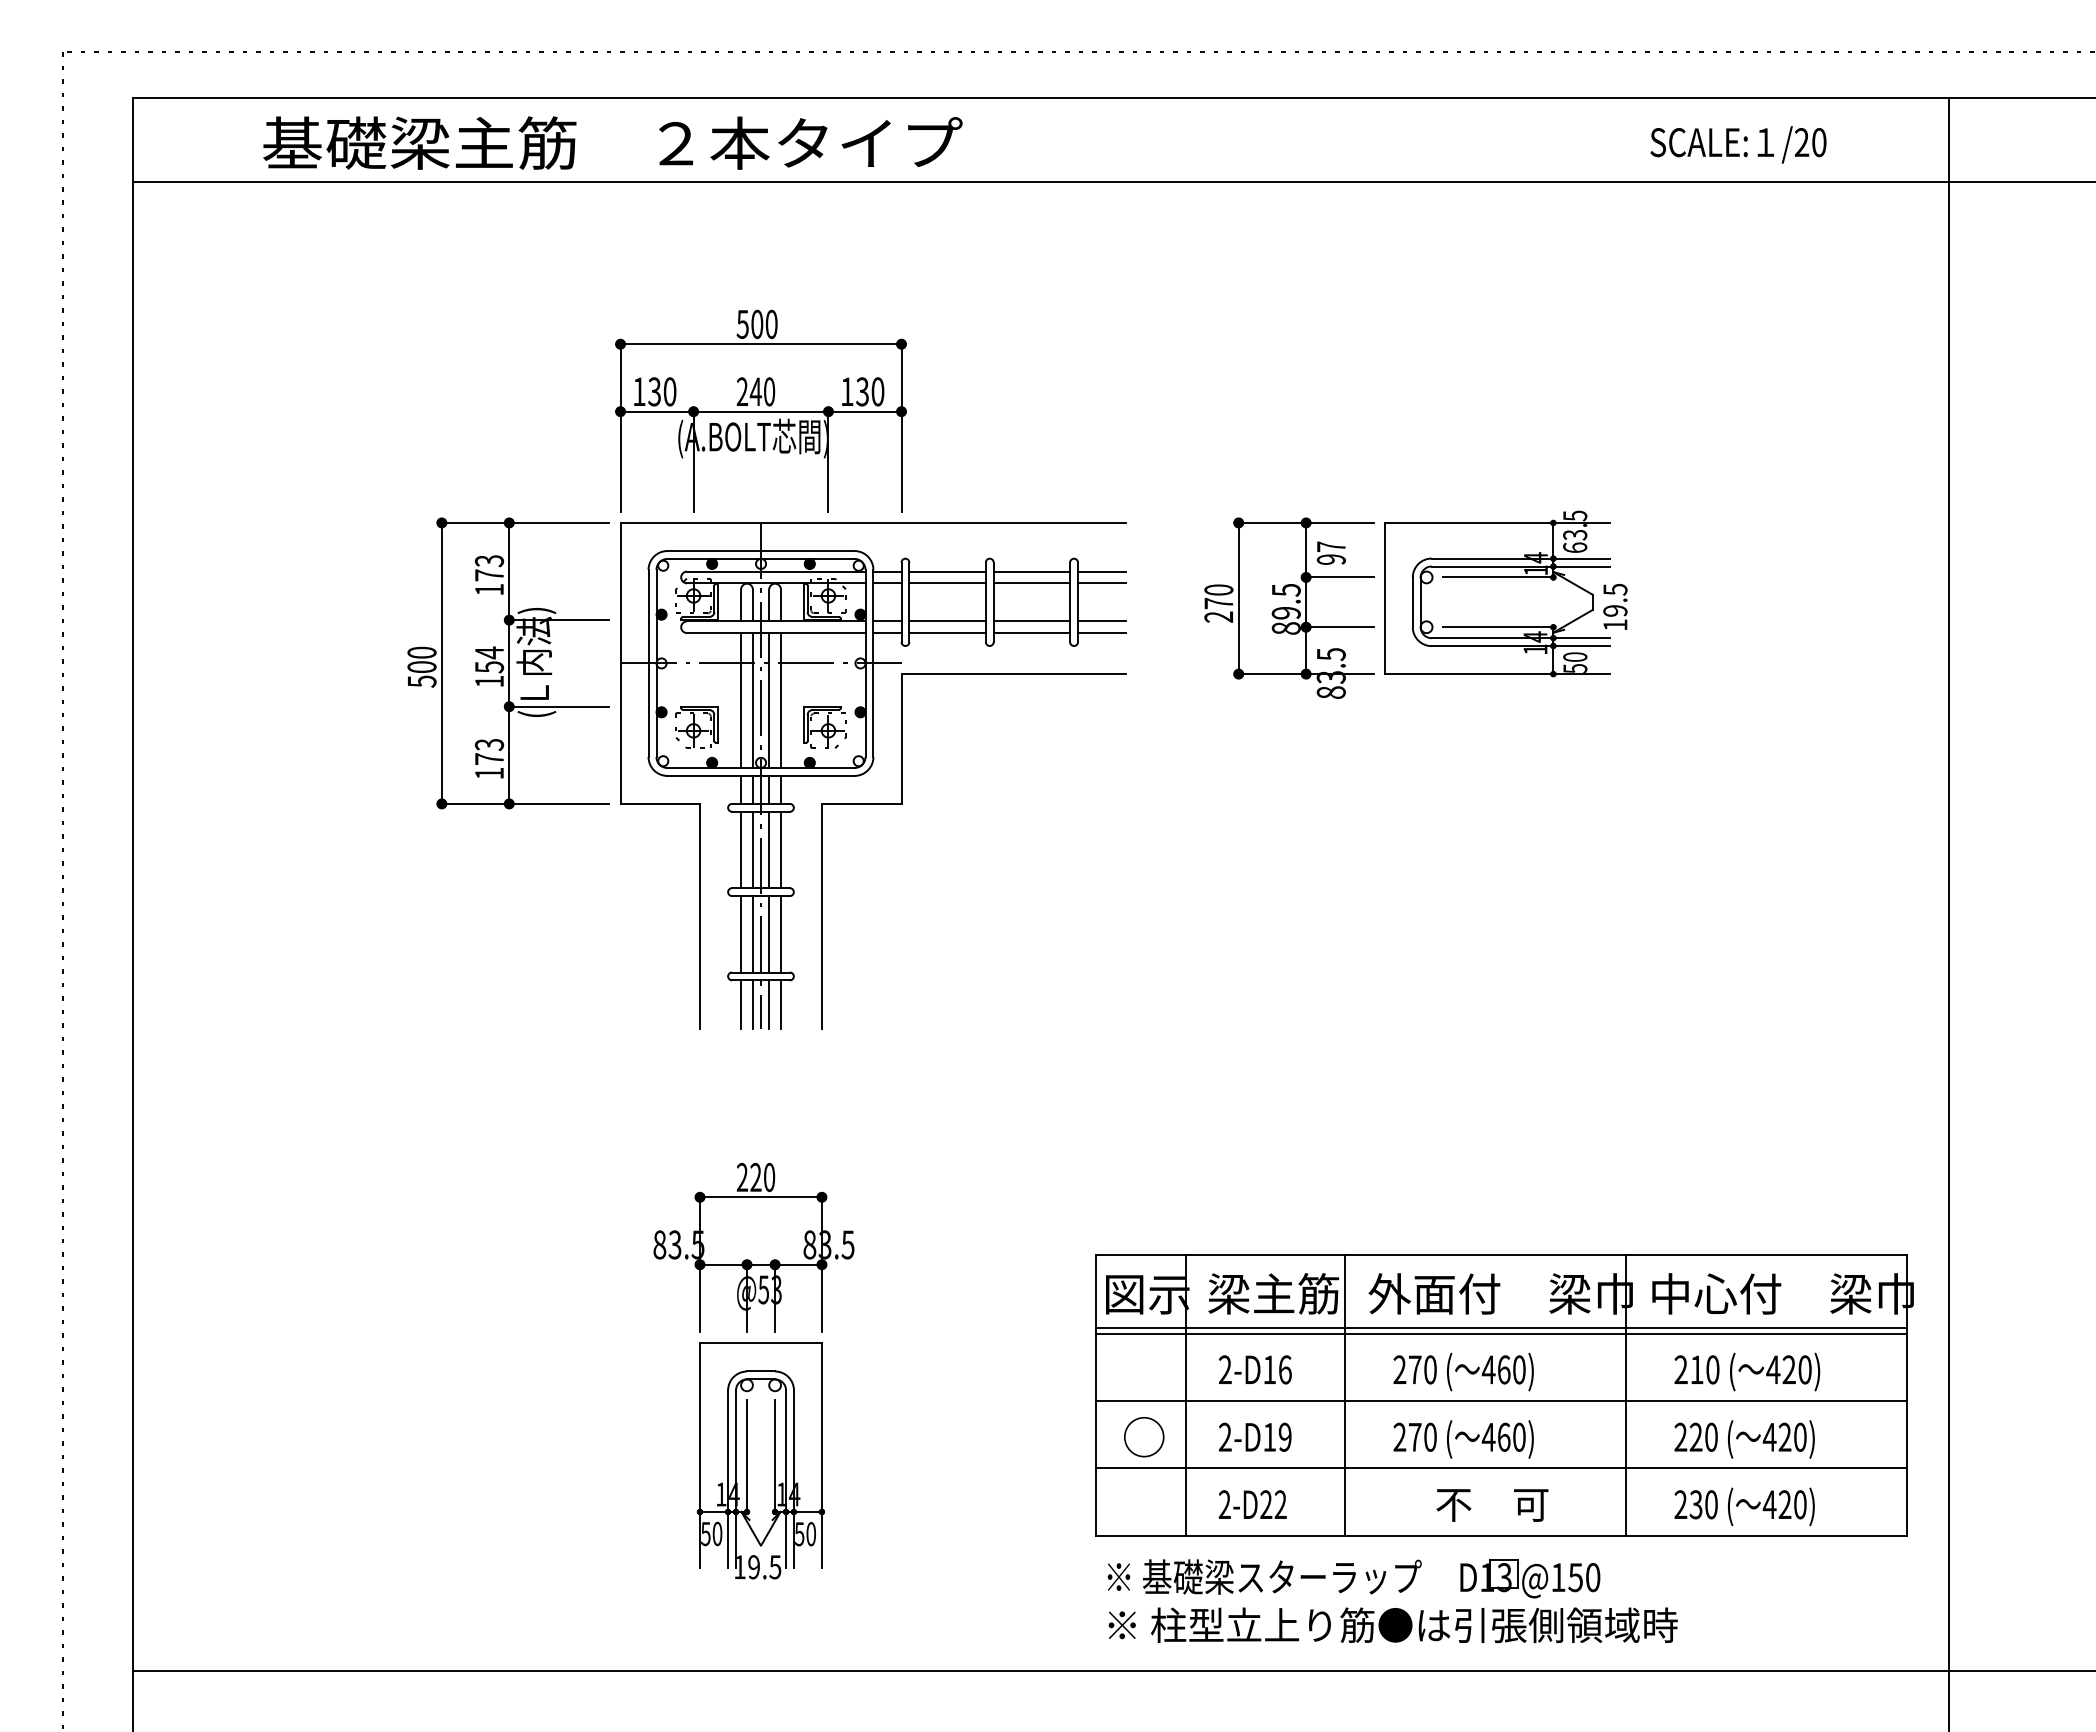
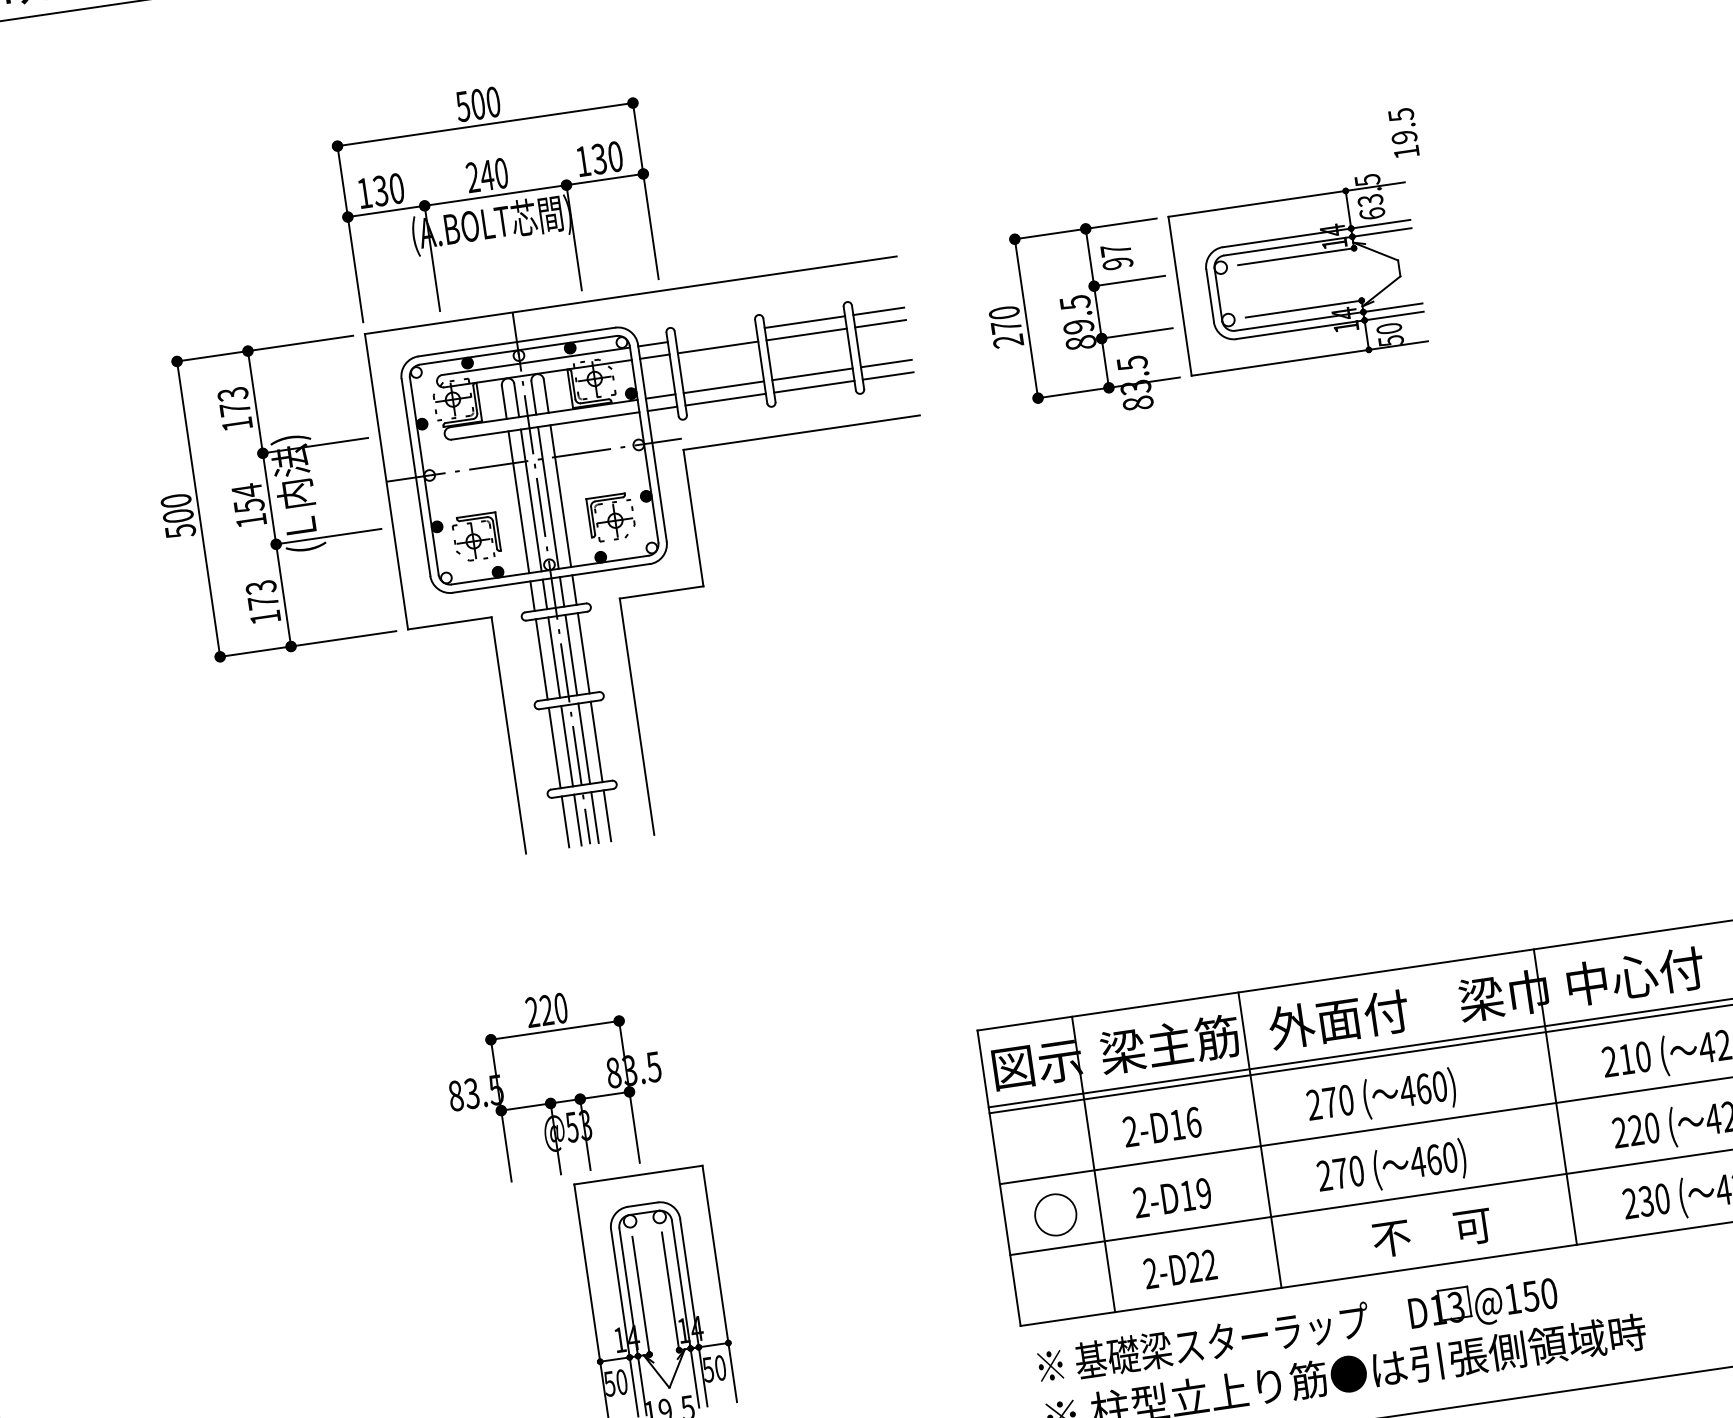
line: (947, 571) -> (716, 334), removed
text: (1615, 606) -> (1403, 132), moved
part: (753, 1247) -> (554, 1084), moved

